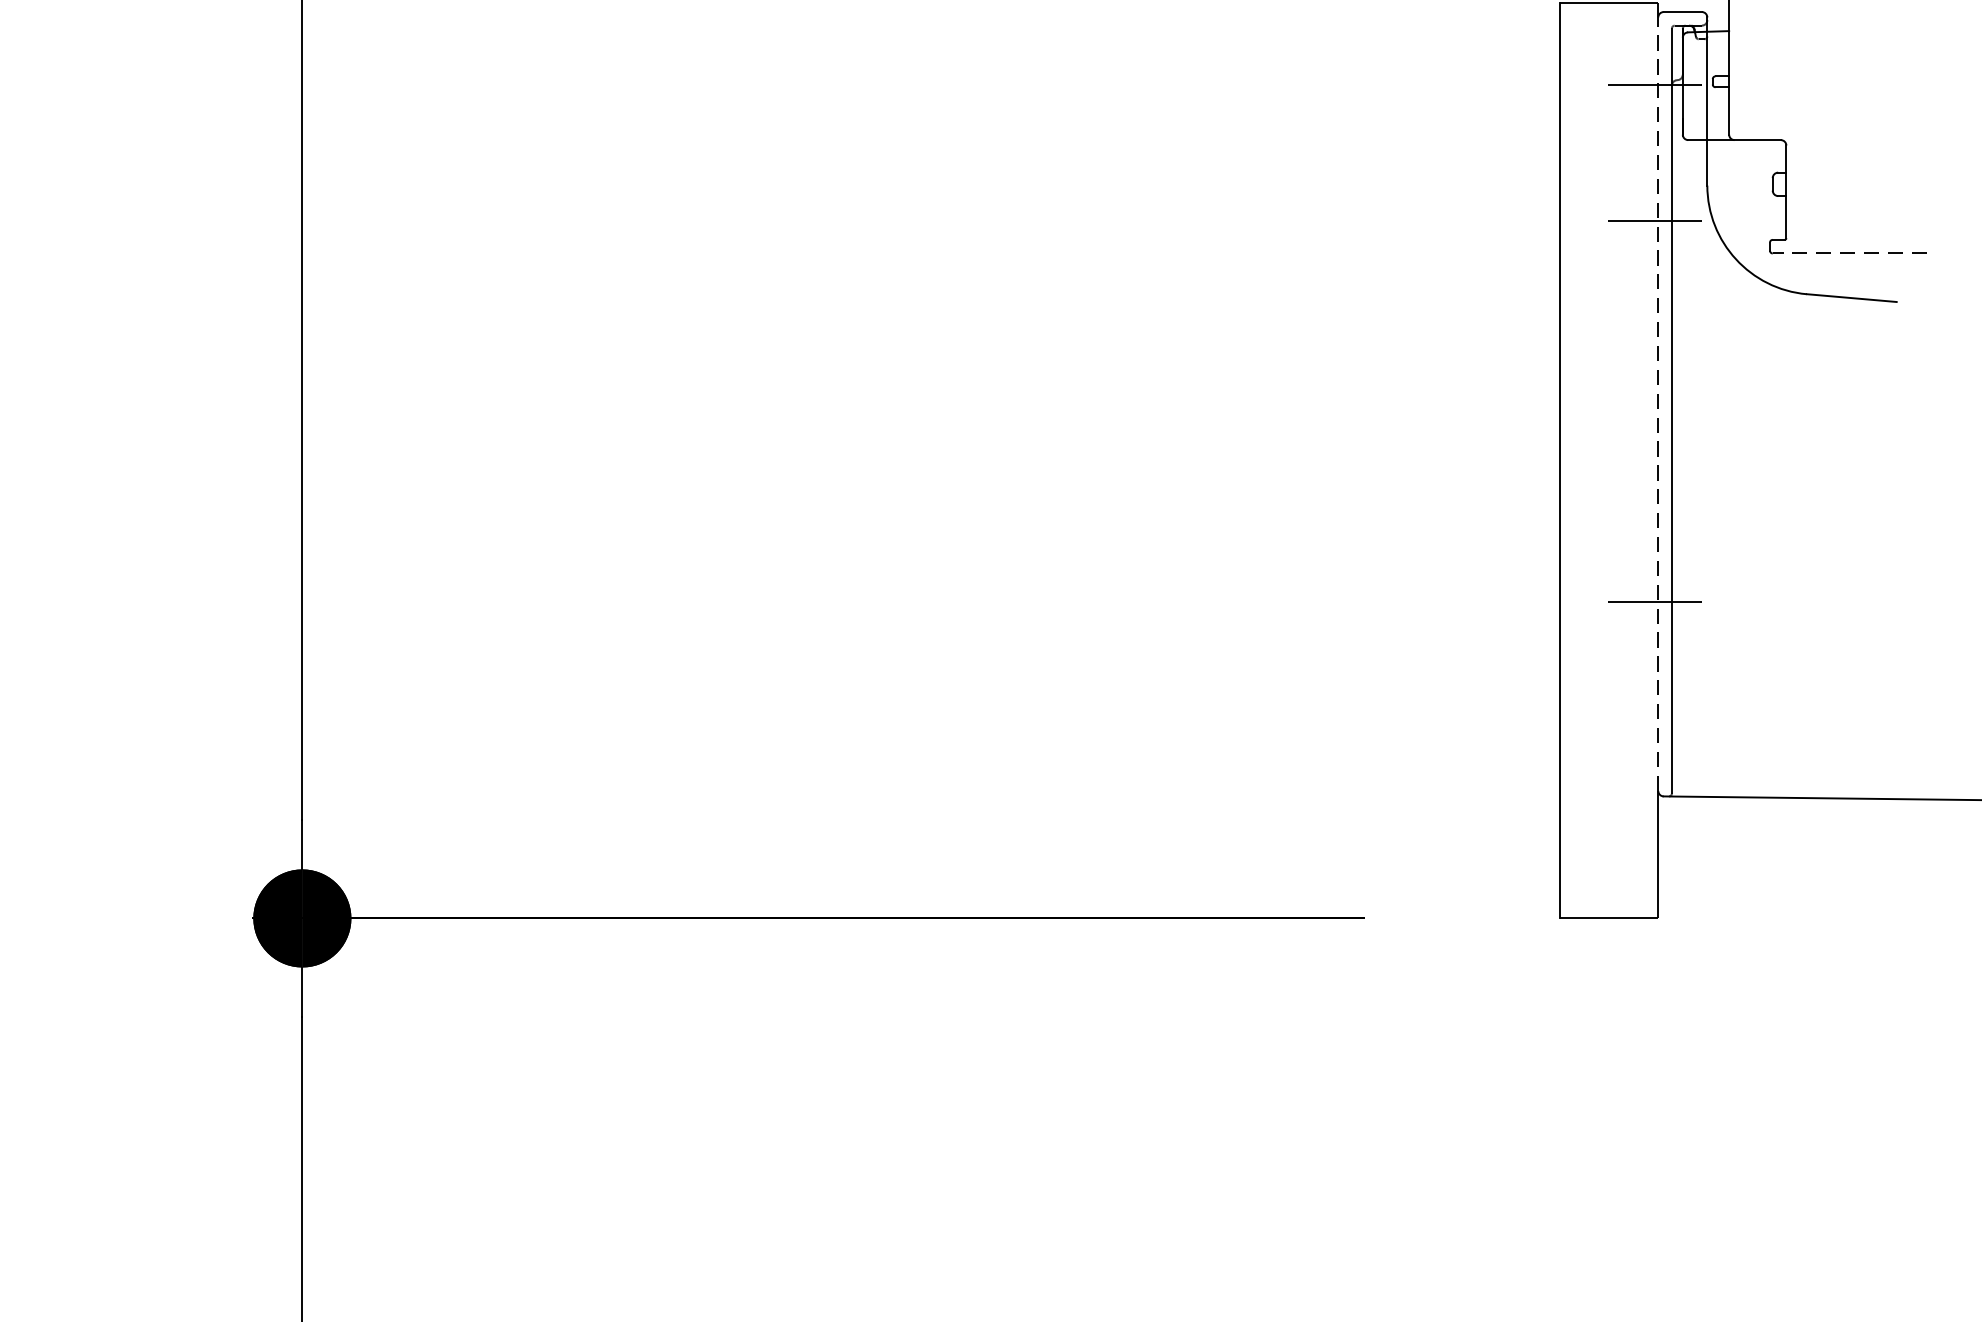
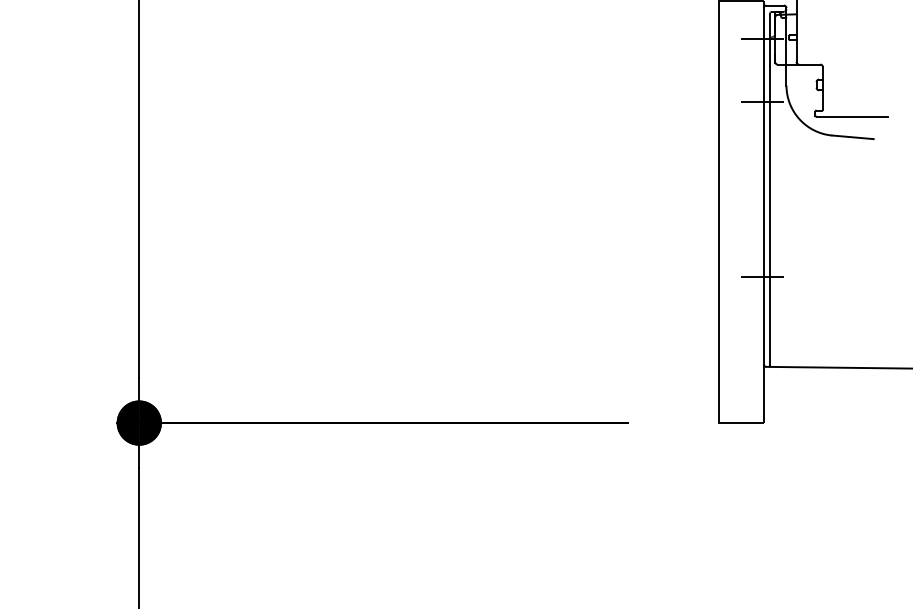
line: (1848, 252) -> (851, 116), dashed -> solid
line: (1657, 402) -> (763, 185), dashed -> solid

